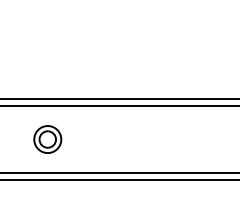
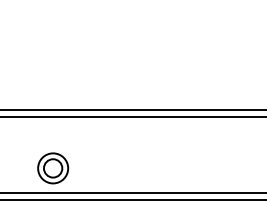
part: (47, 139) -> (52, 168), moved

